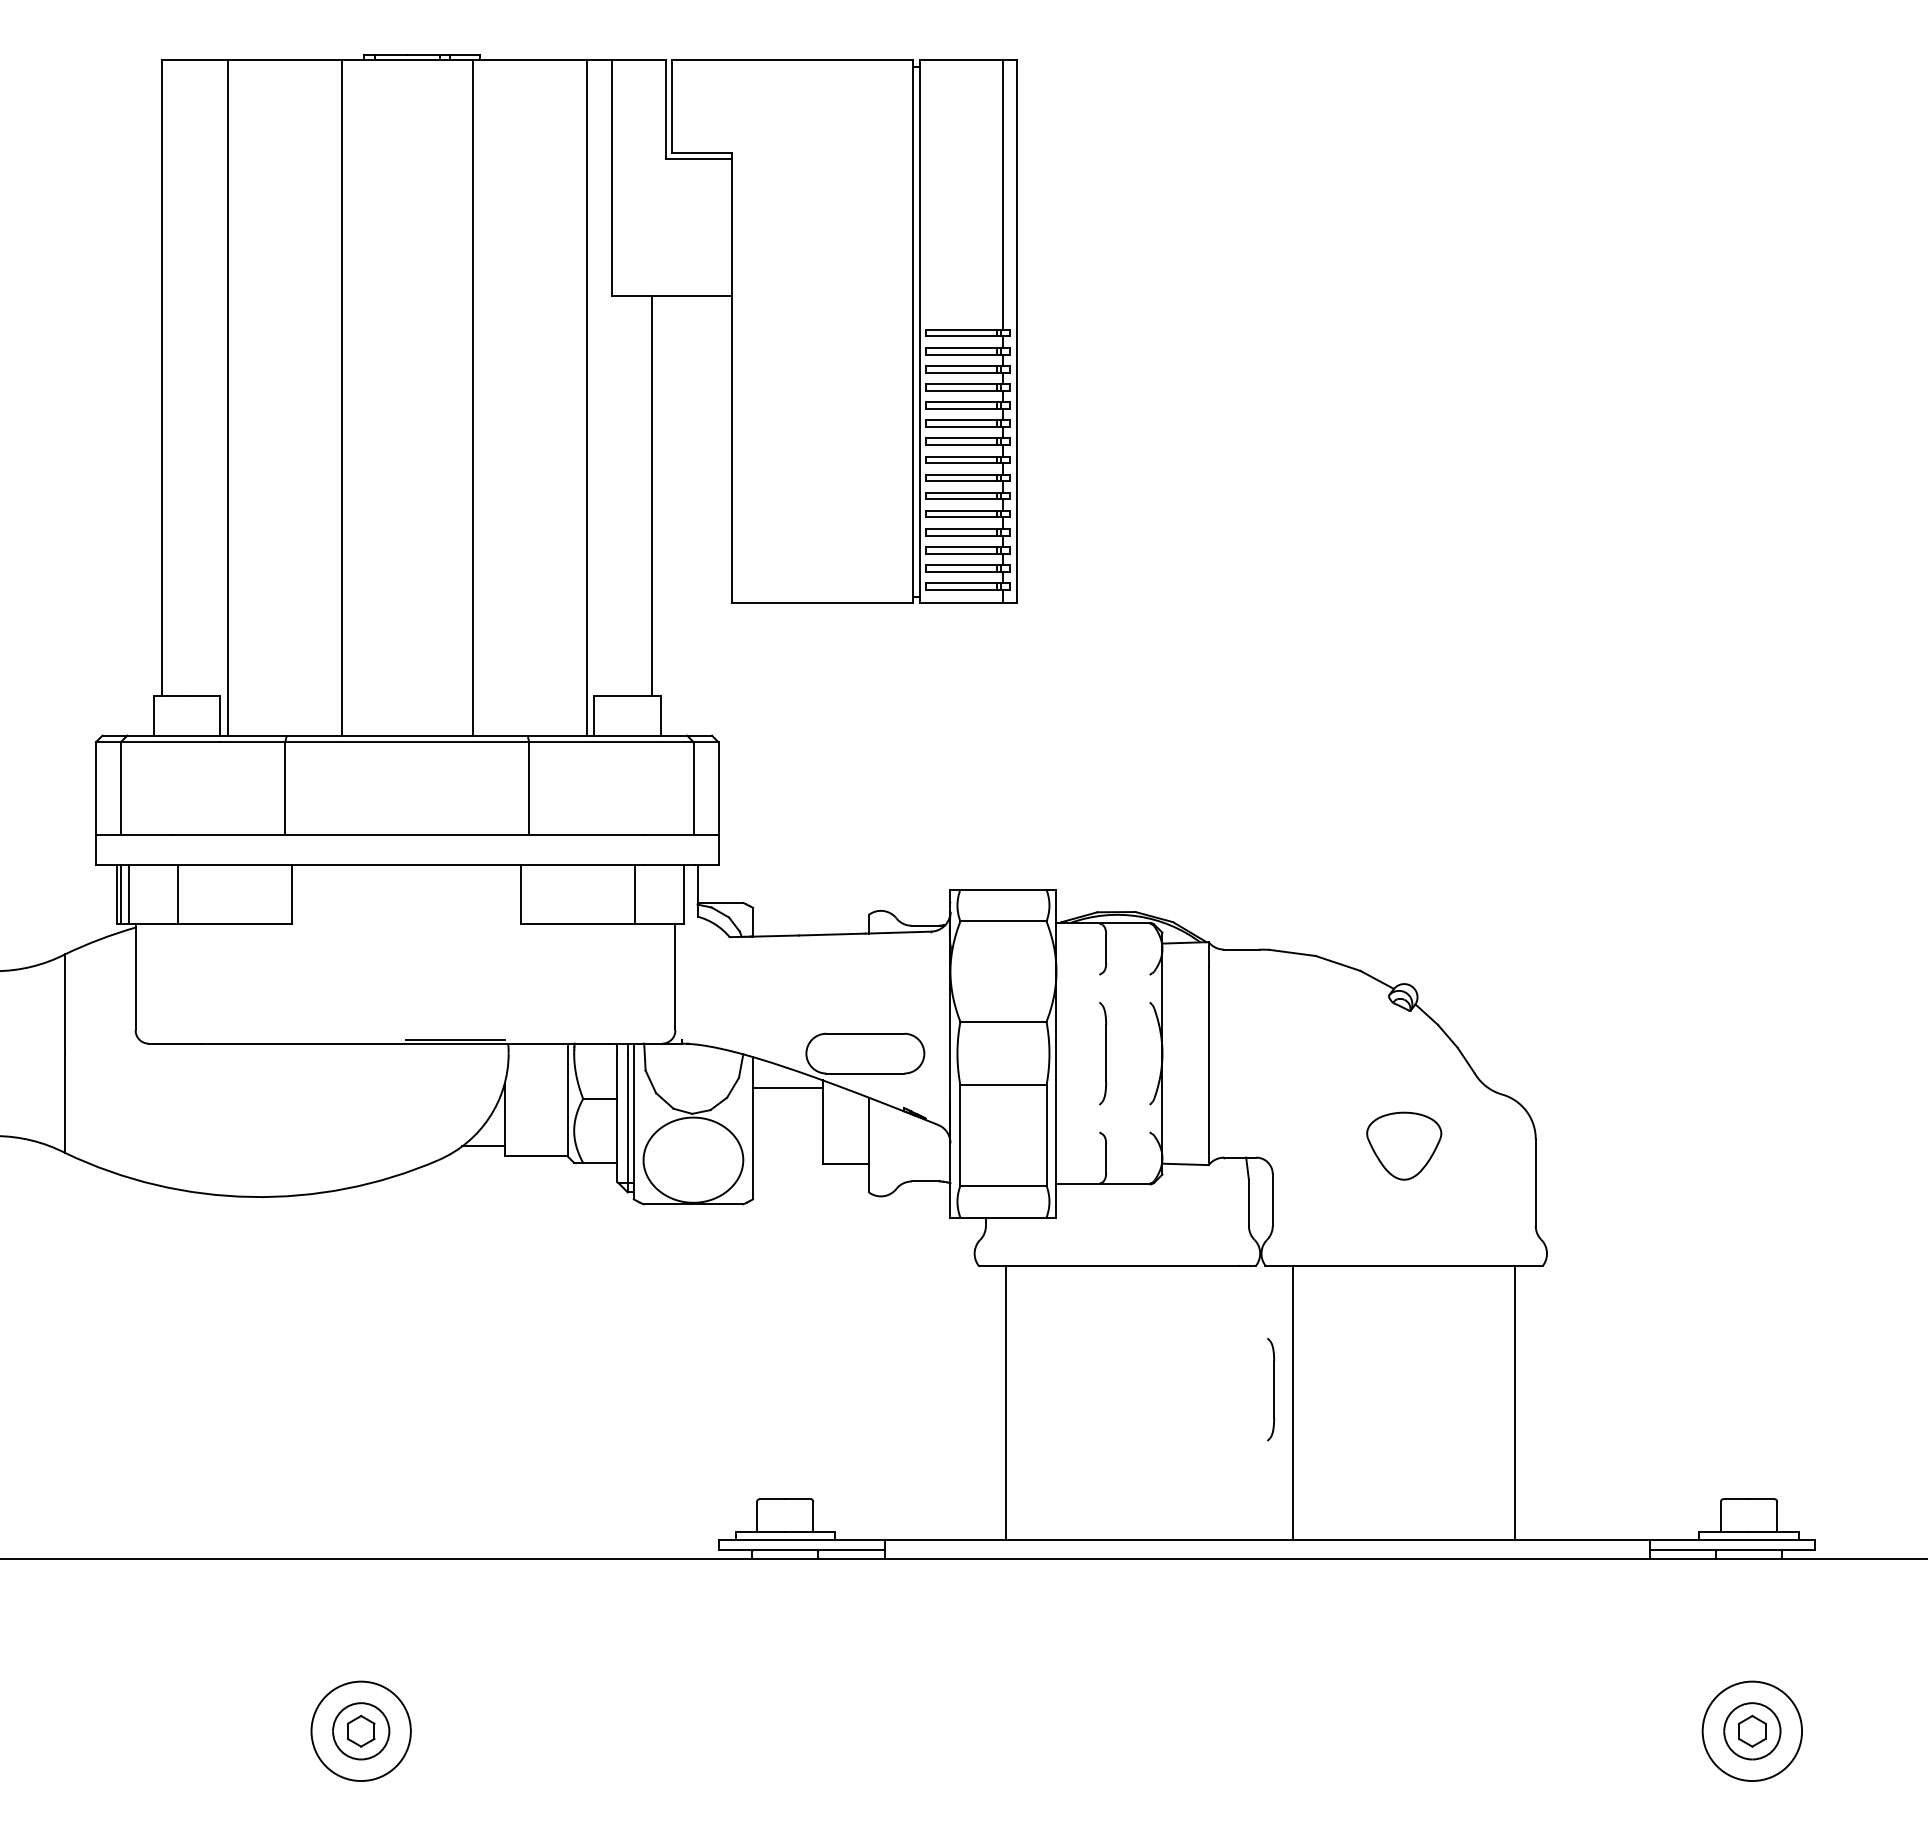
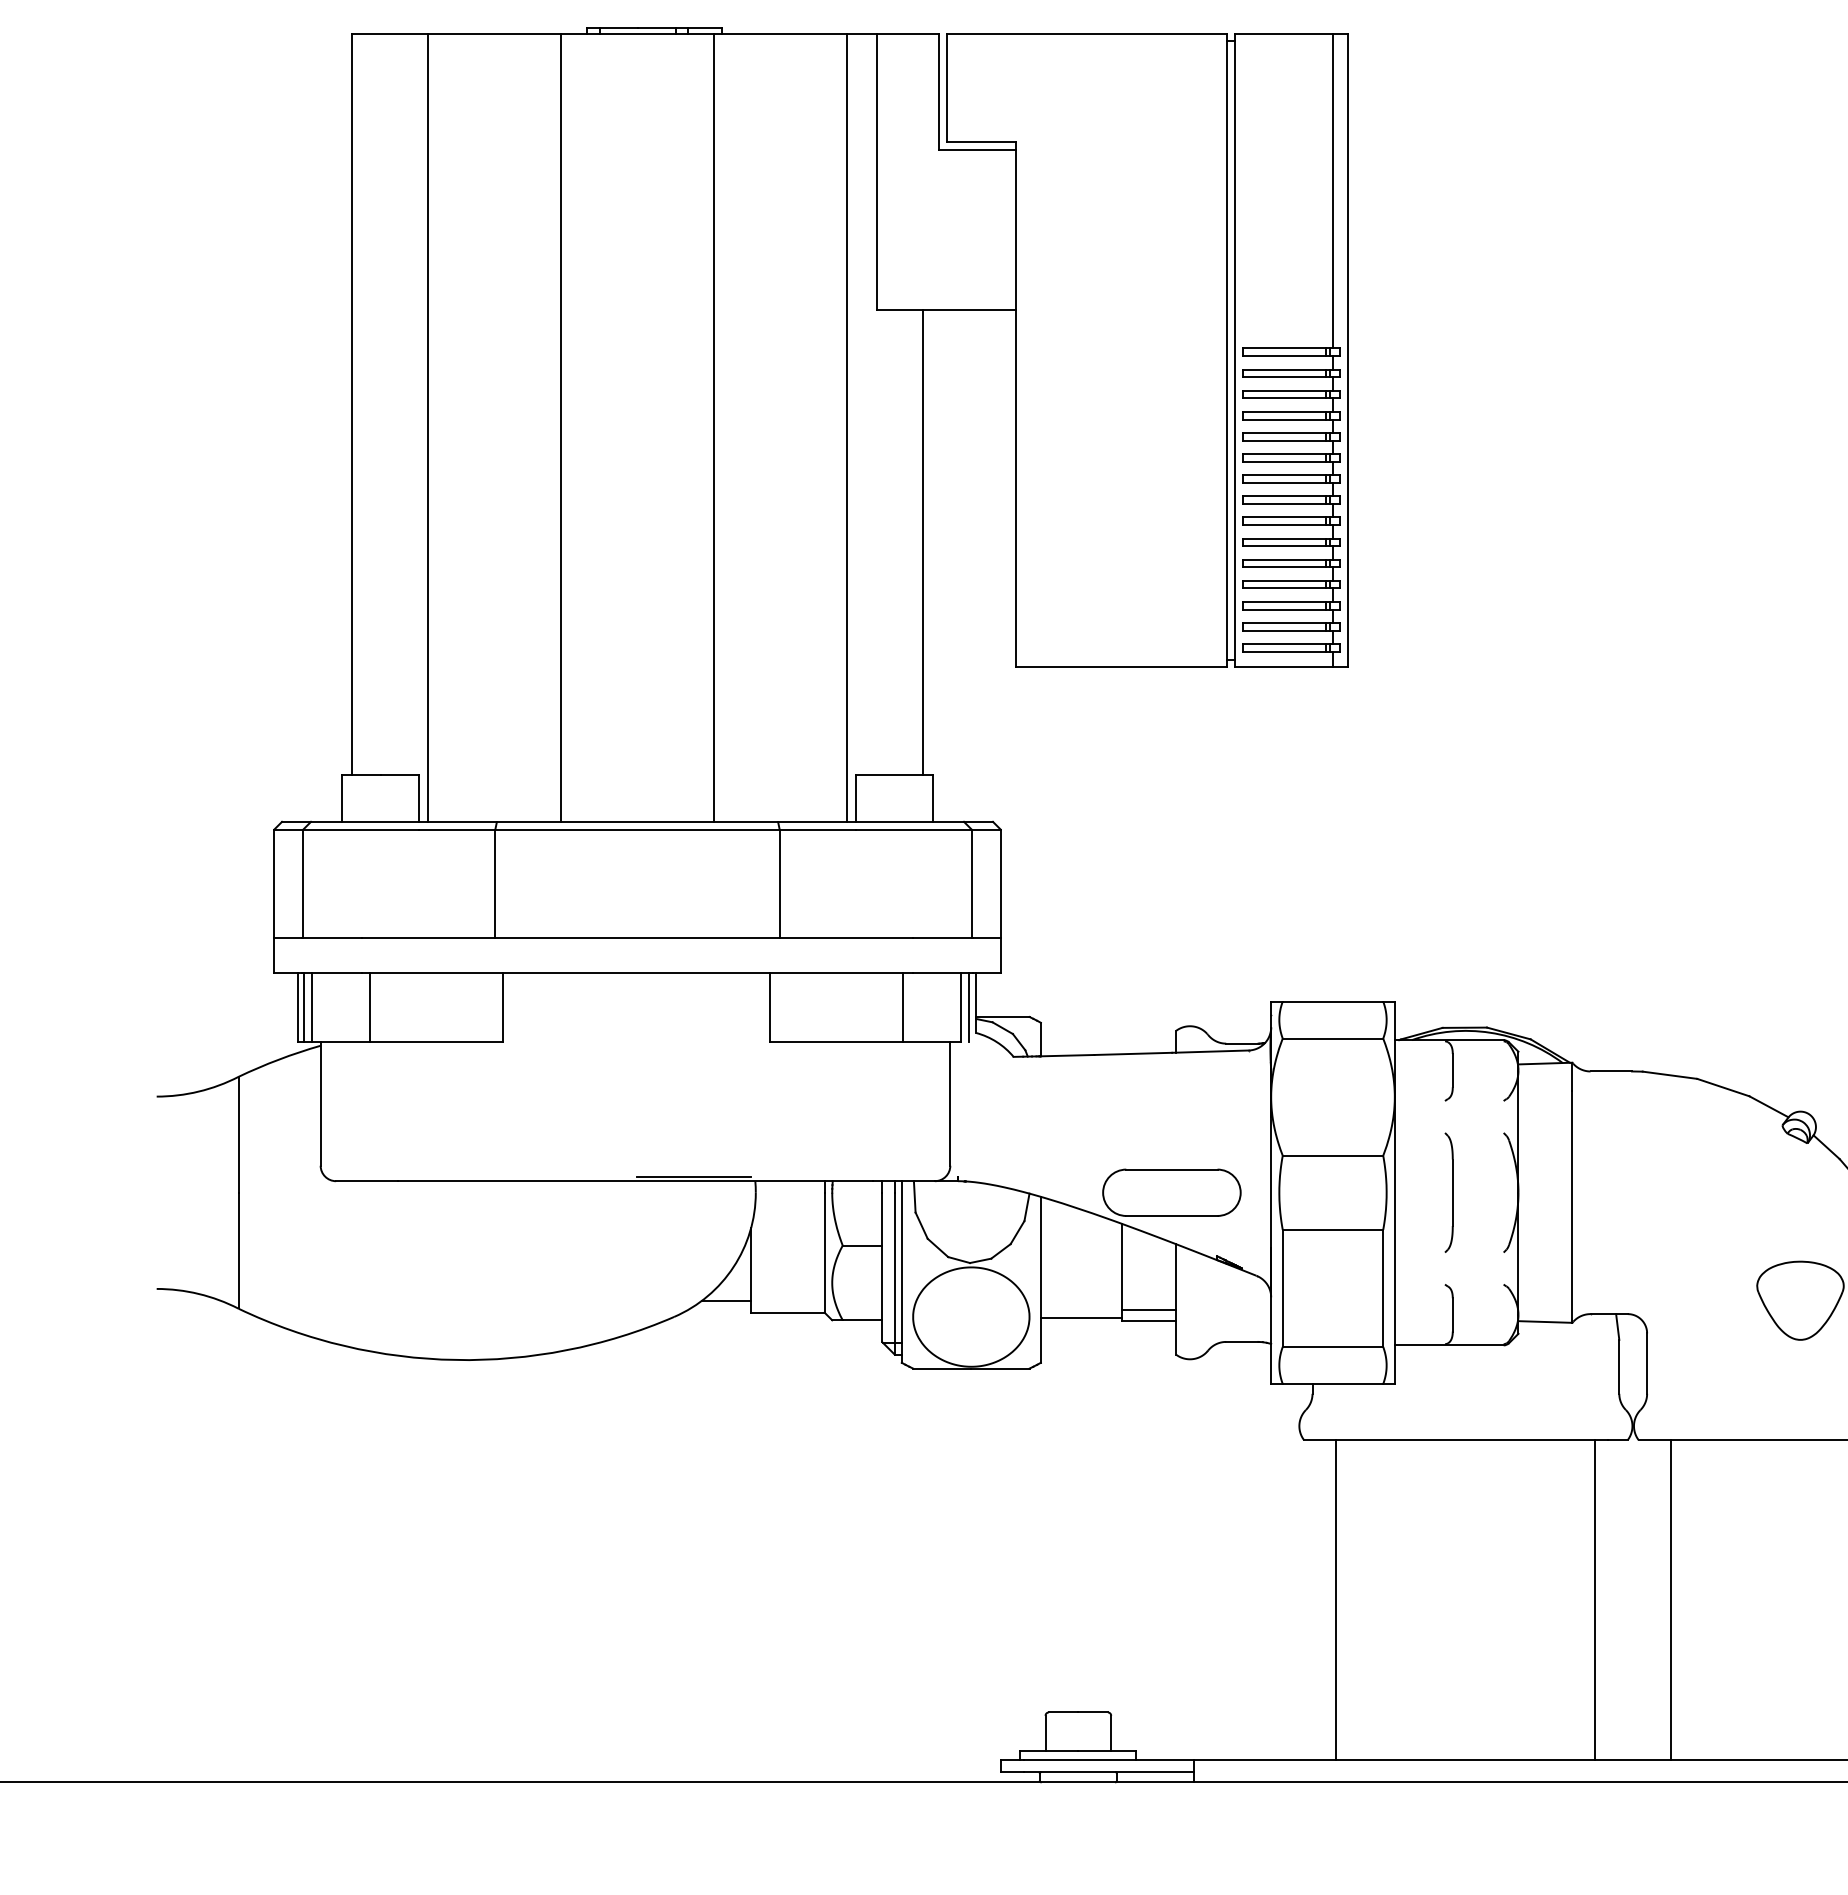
line: (691, 894) -> (969, 1007), added
line: (787, 1088) -> (1081, 1318), moved
line: (845, 1153) -> (1148, 1309), added
part: (1270, 1389) -> (1644, 1584), removed
line: (1228, 1402) -> (1595, 1599), added

